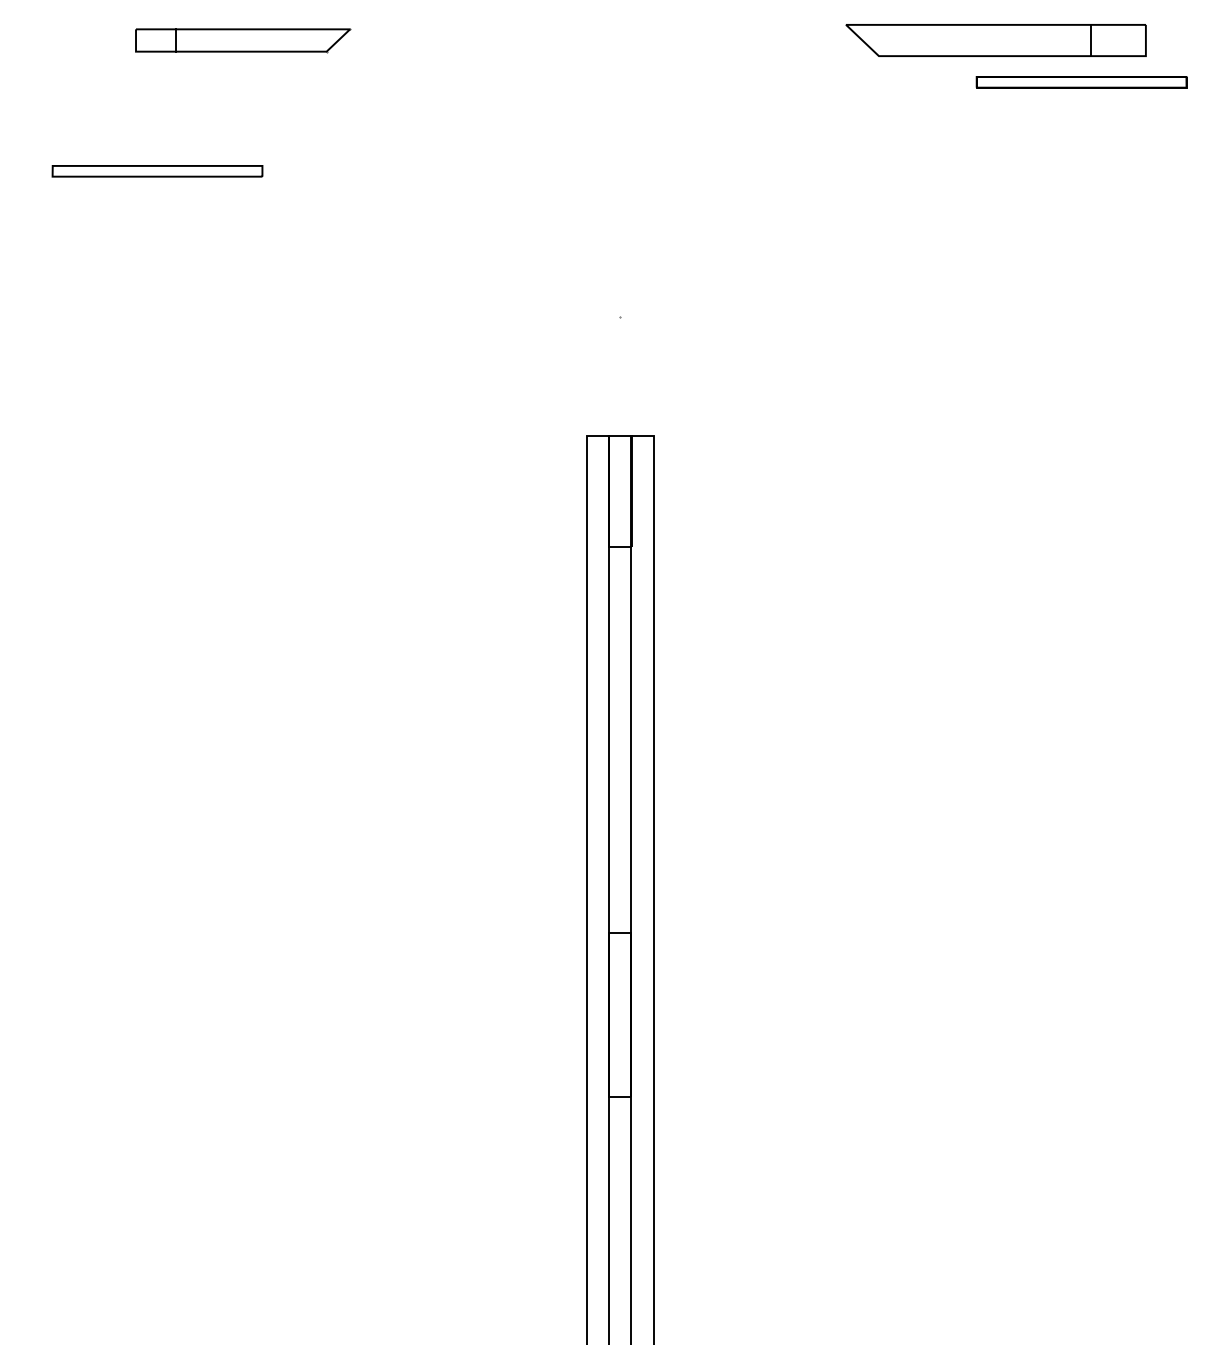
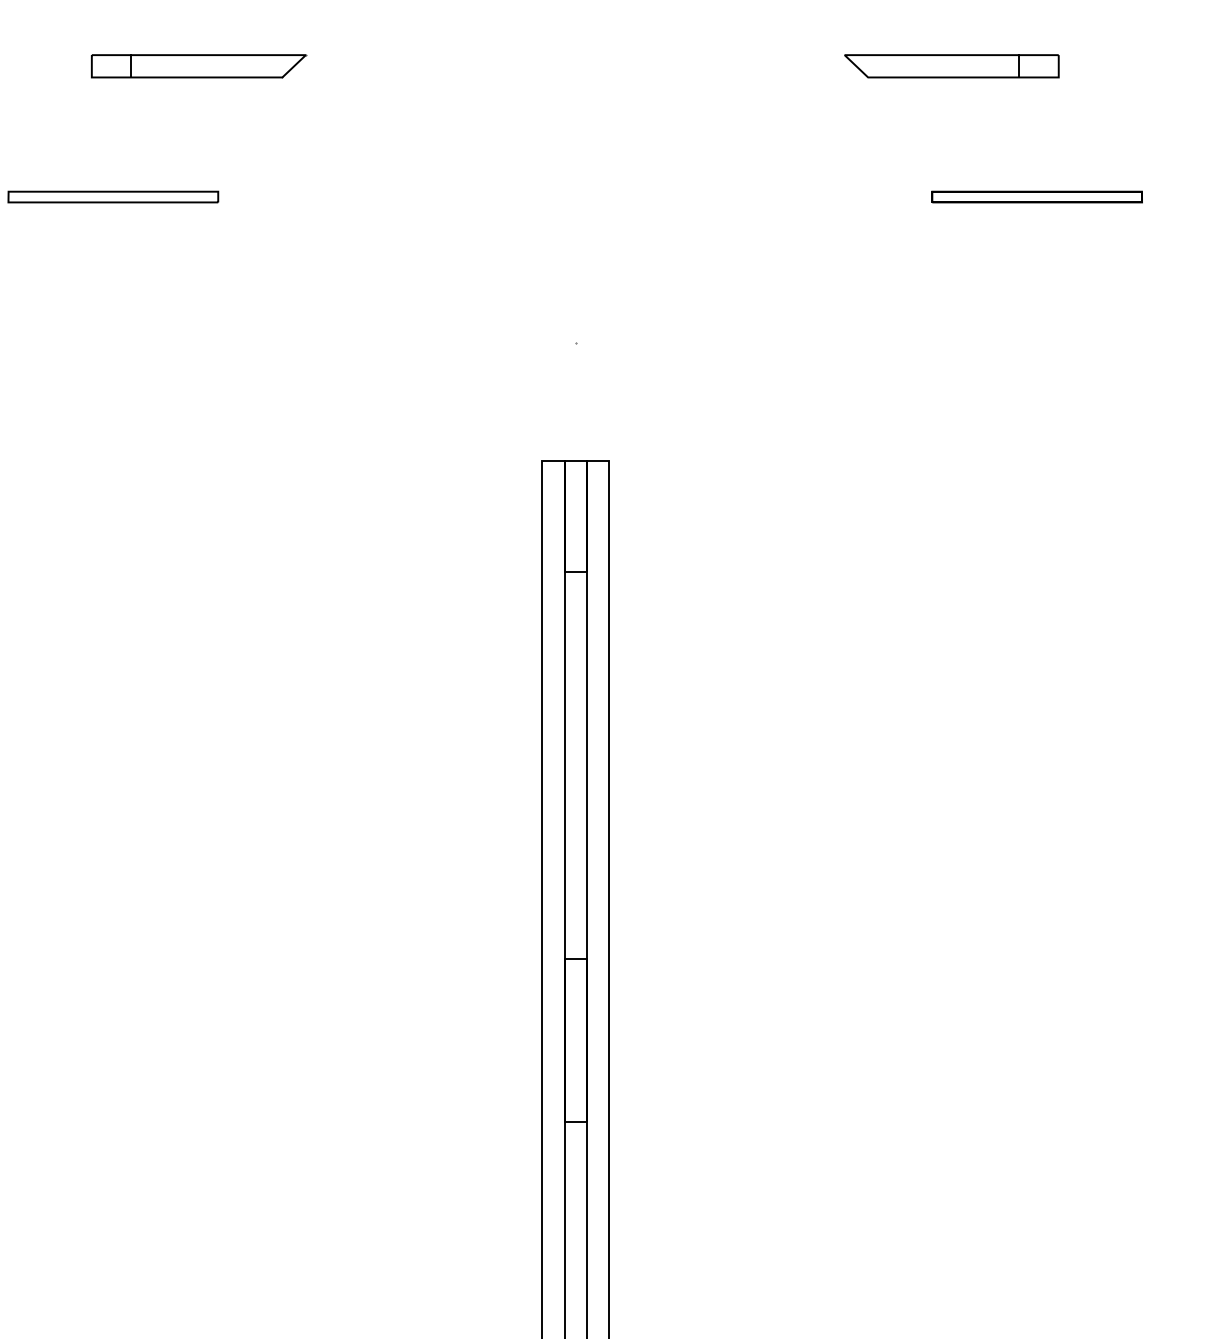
part: (996, 40) -> (952, 66), size x0.71
part: (1081, 82) -> (1037, 197), moved

